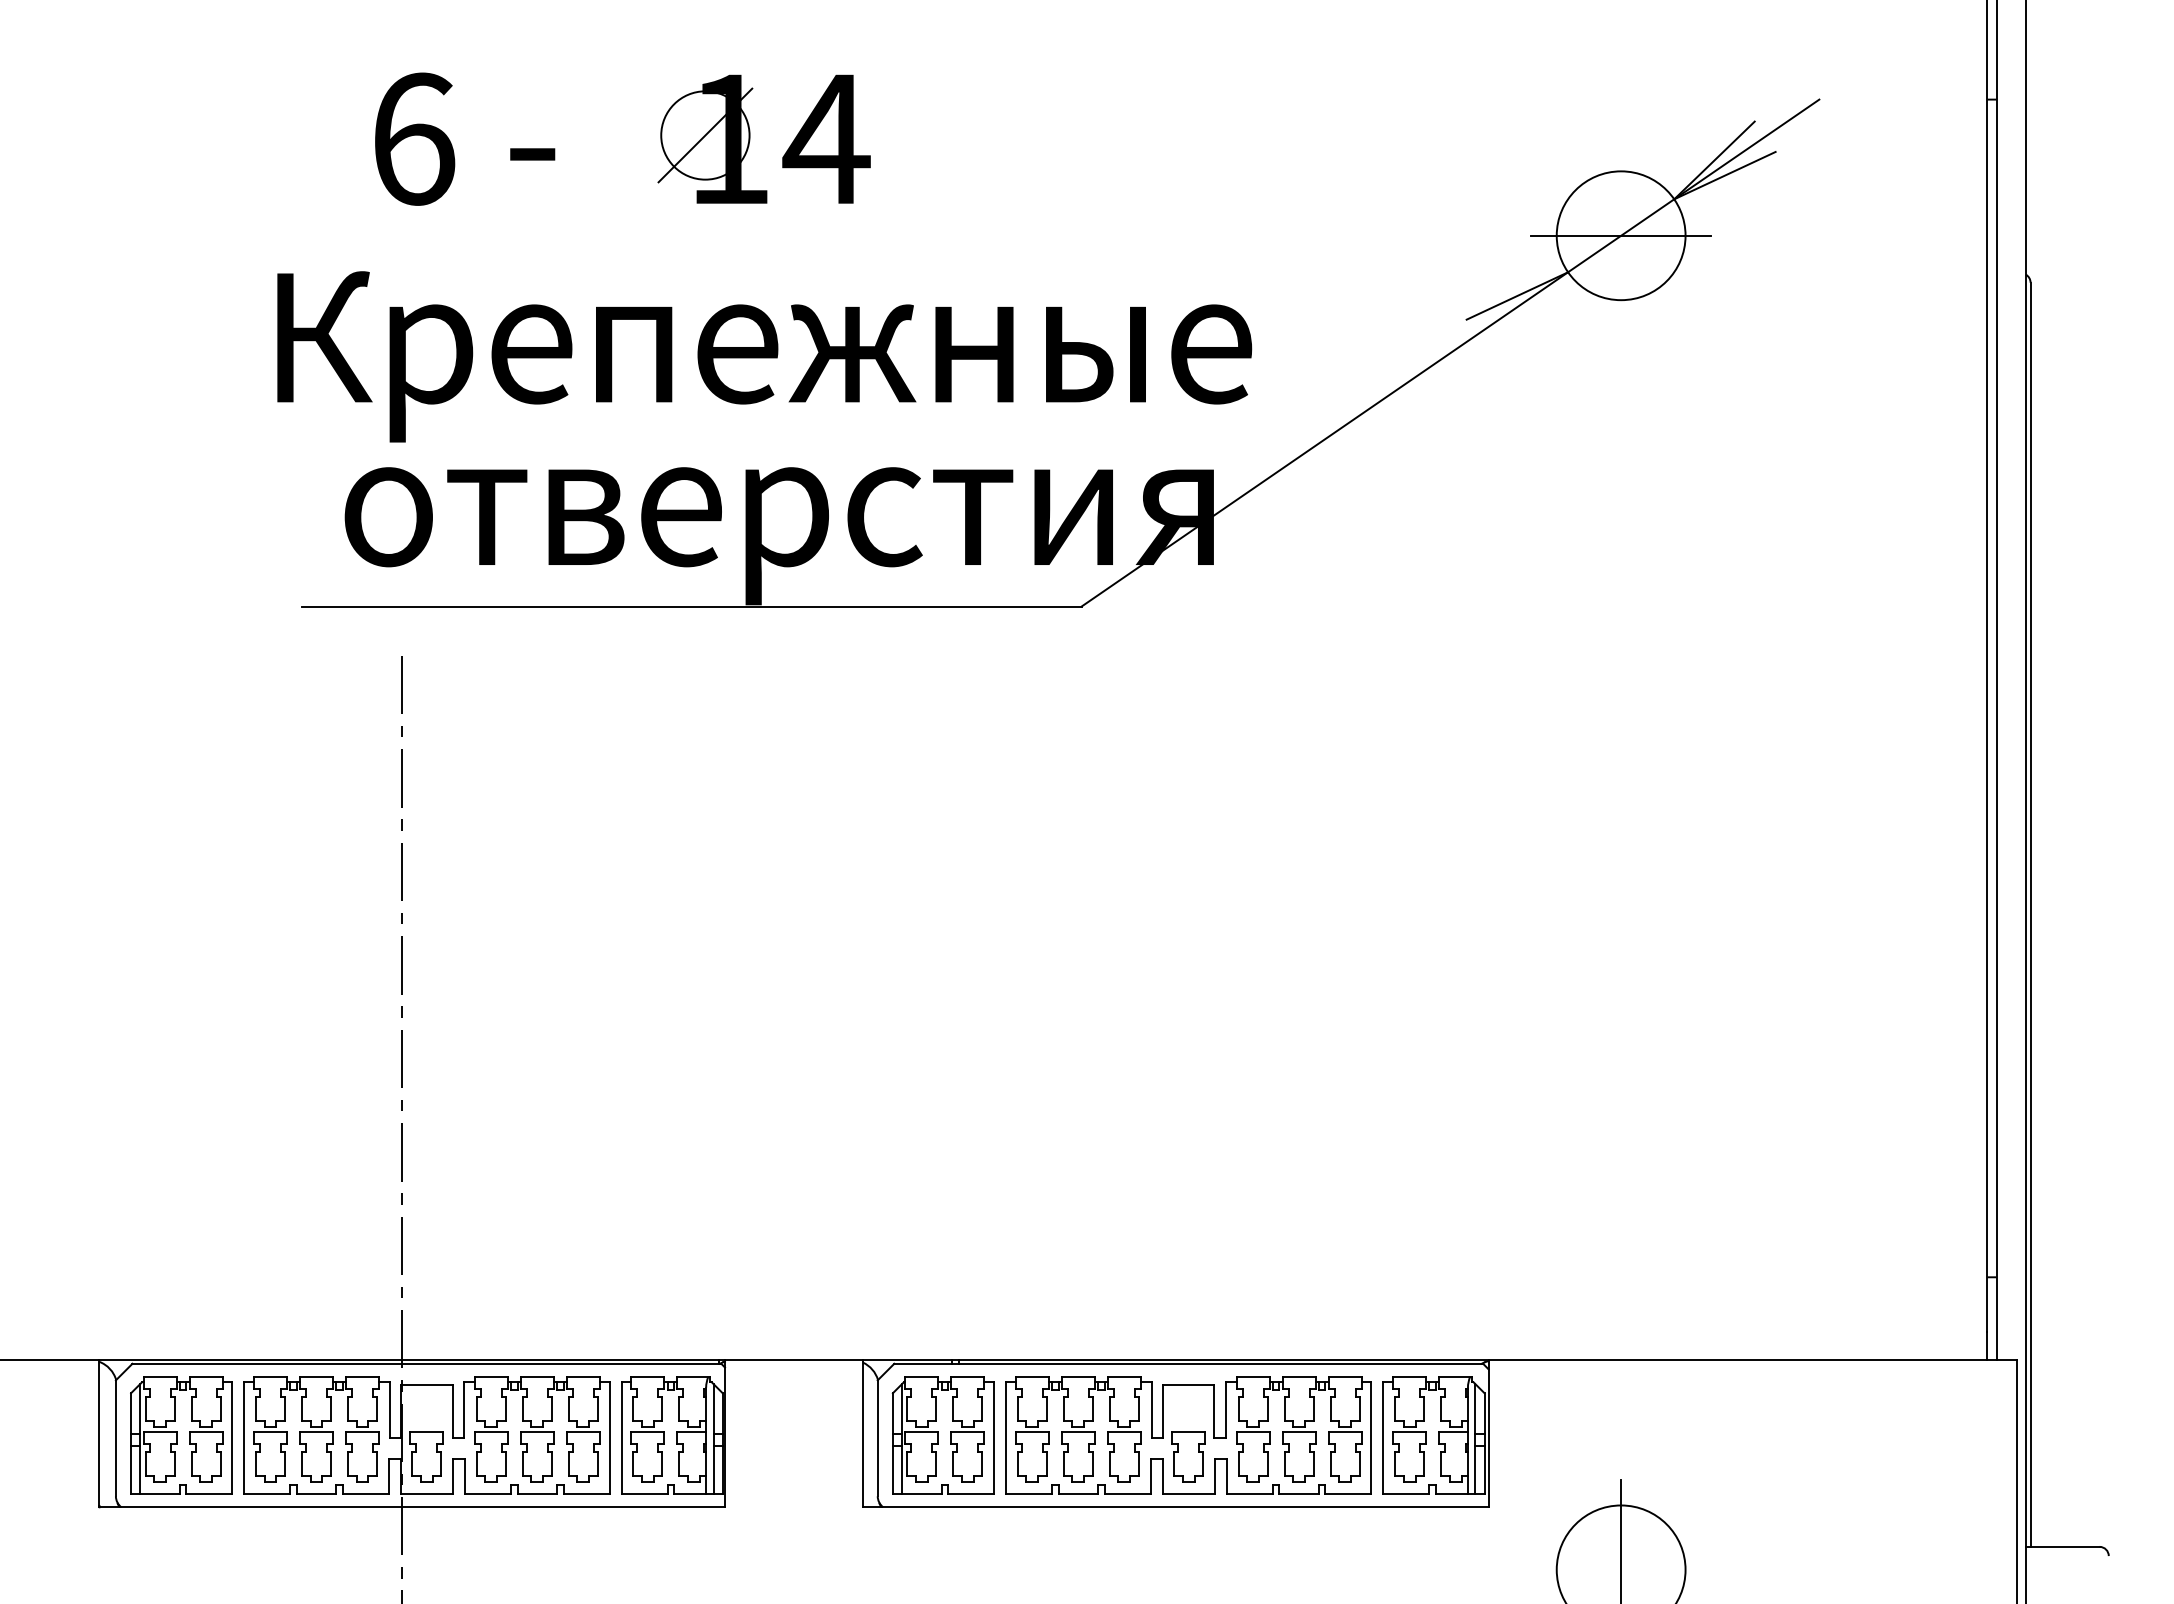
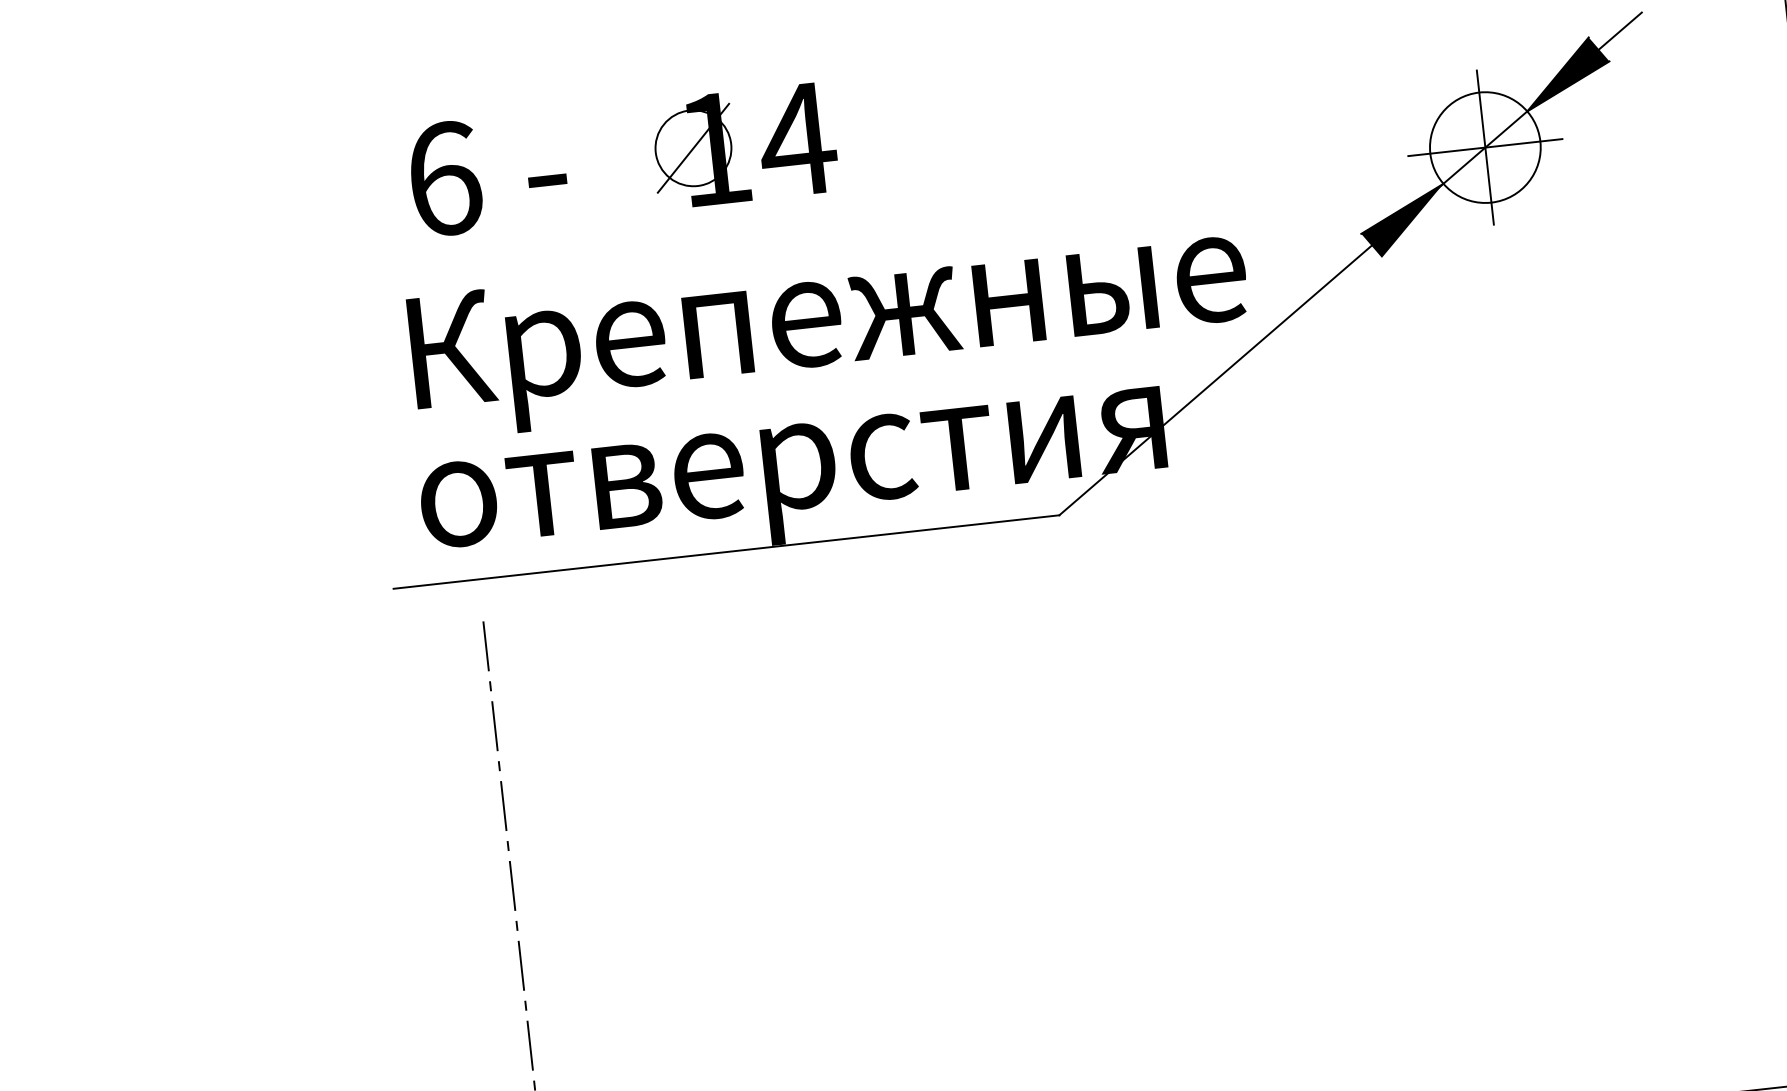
fill: (1724, 160) -> (1566, 73), added
line: (1621, 235) -> (1485, 147), added
fill: (1517, 311) -> (1403, 222), added
text: (764, 356) -> (829, 324), moved

